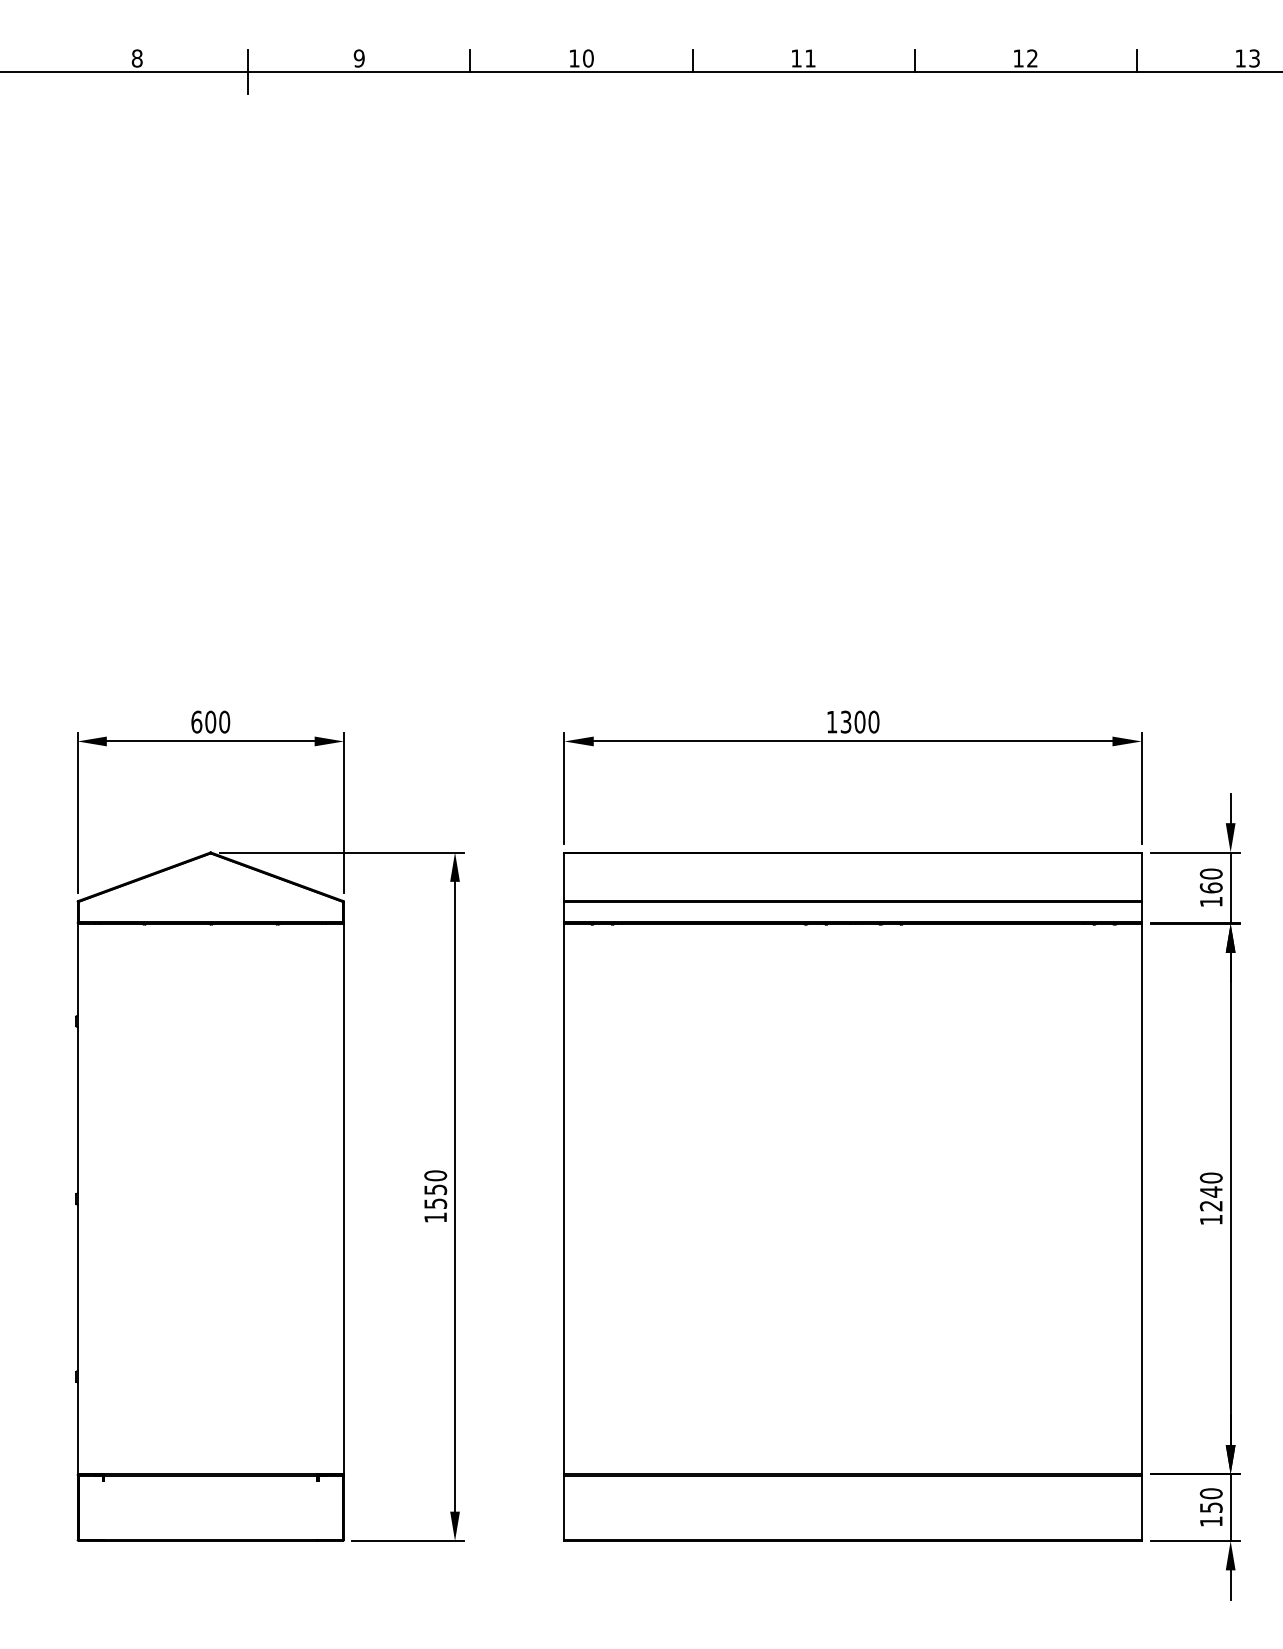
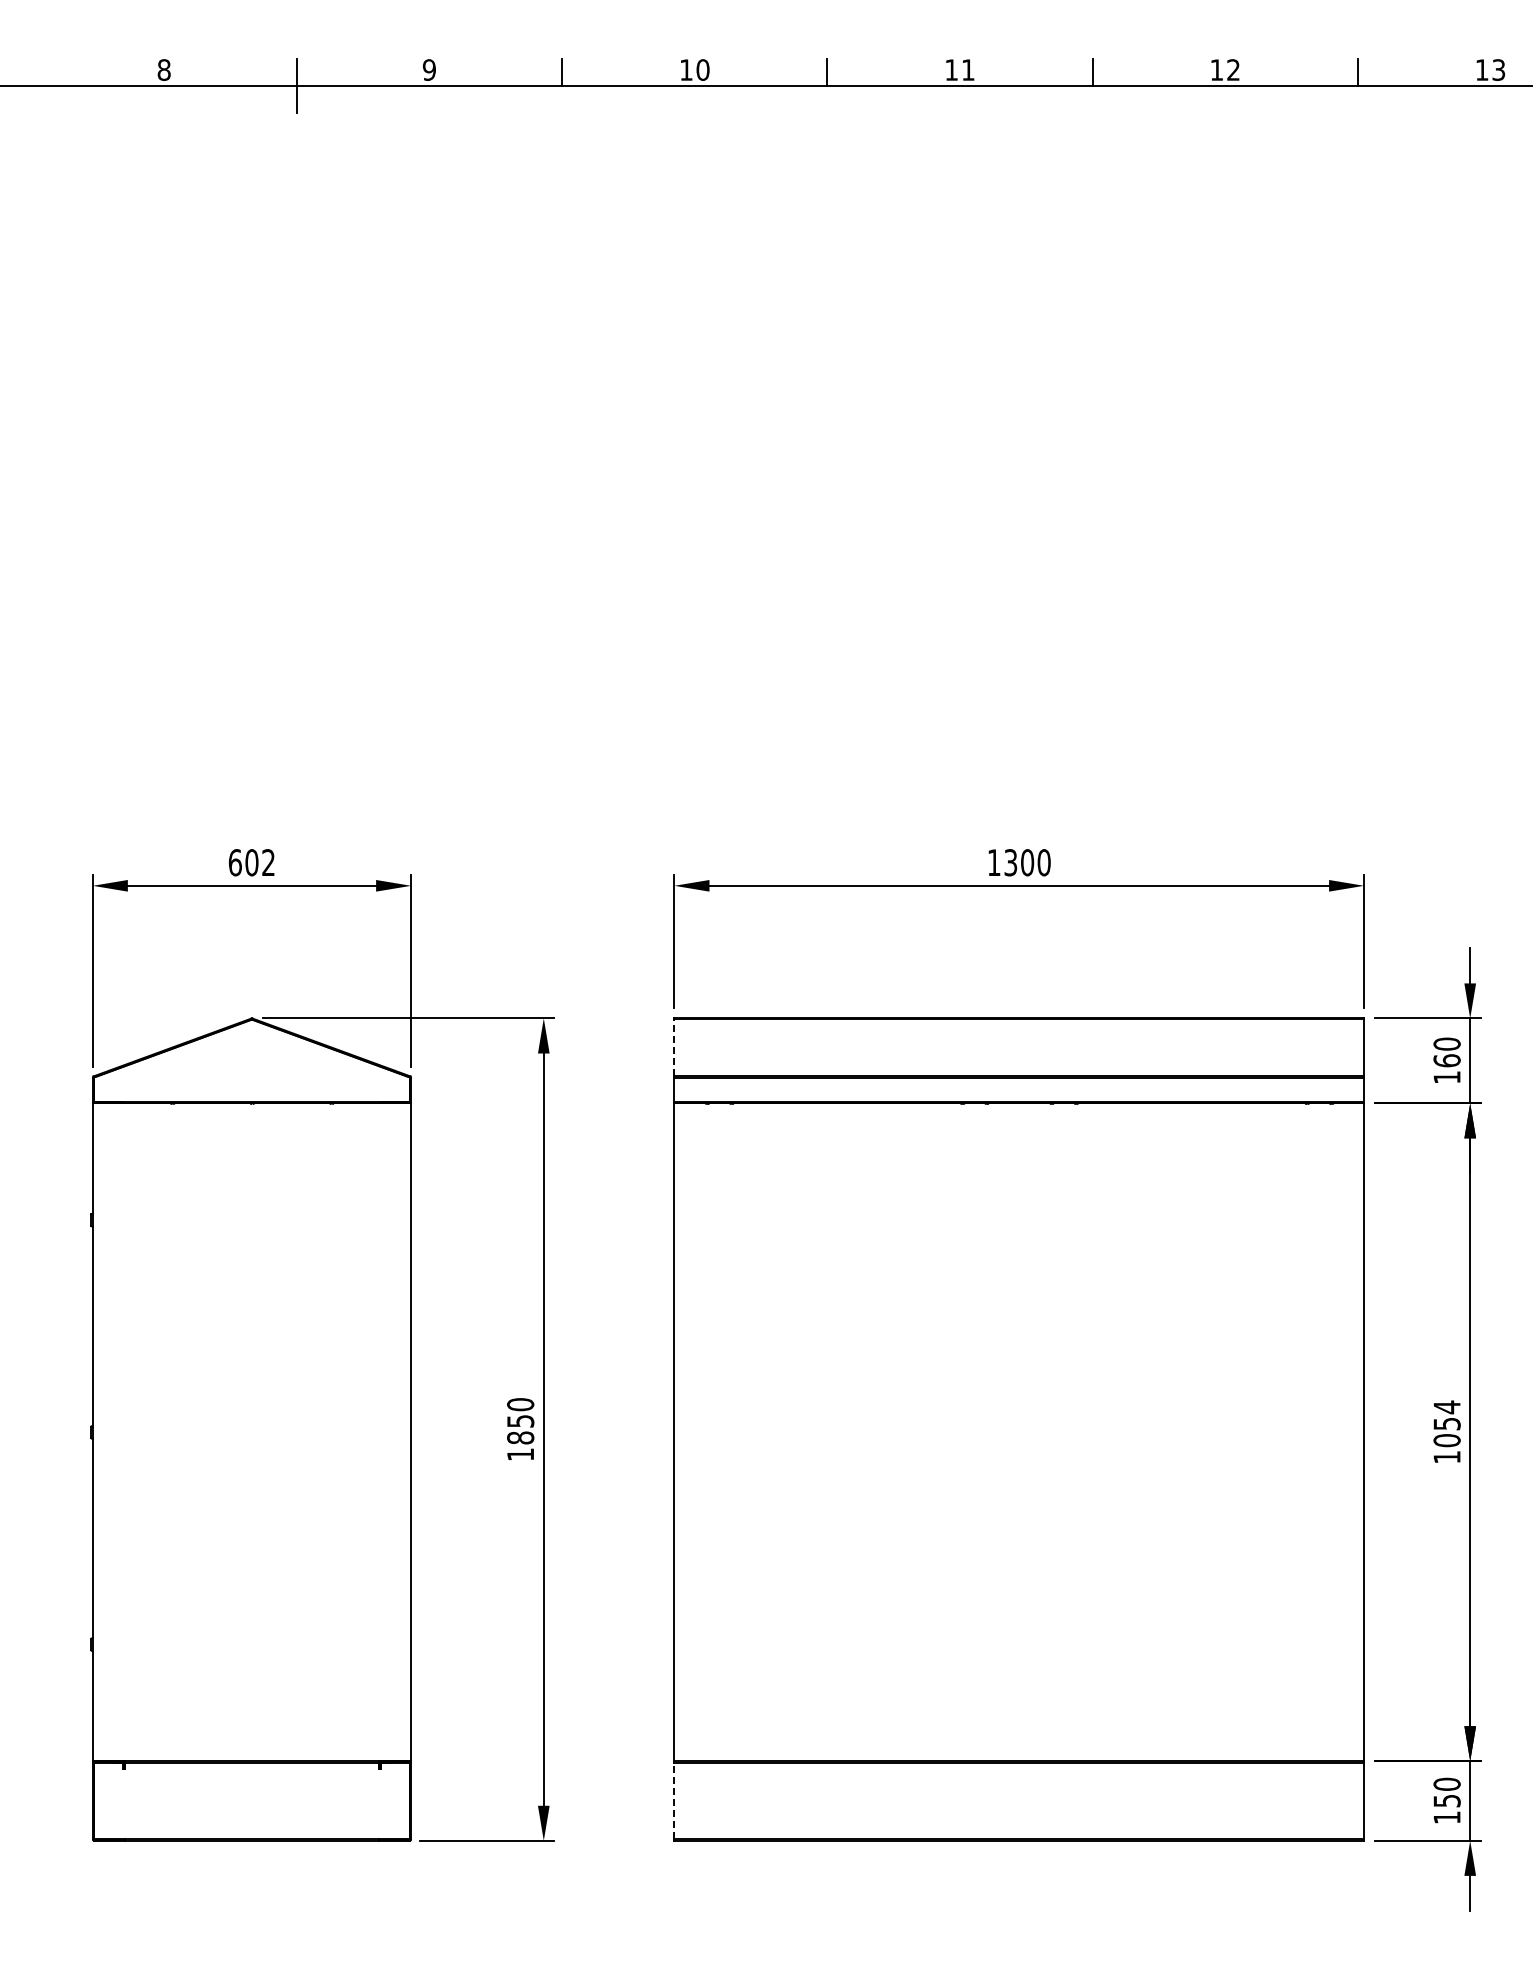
text: (224, 721) -> (268, 862), 600 -> 602
line: (564, 876) -> (674, 1047), solid -> dashed
text: (1210, 1191) -> (1446, 1423), 1240 -> 1054
text: (435, 1203) -> (520, 1437), 1550 -> 1850
line: (564, 1507) -> (674, 1800), solid -> dashed

